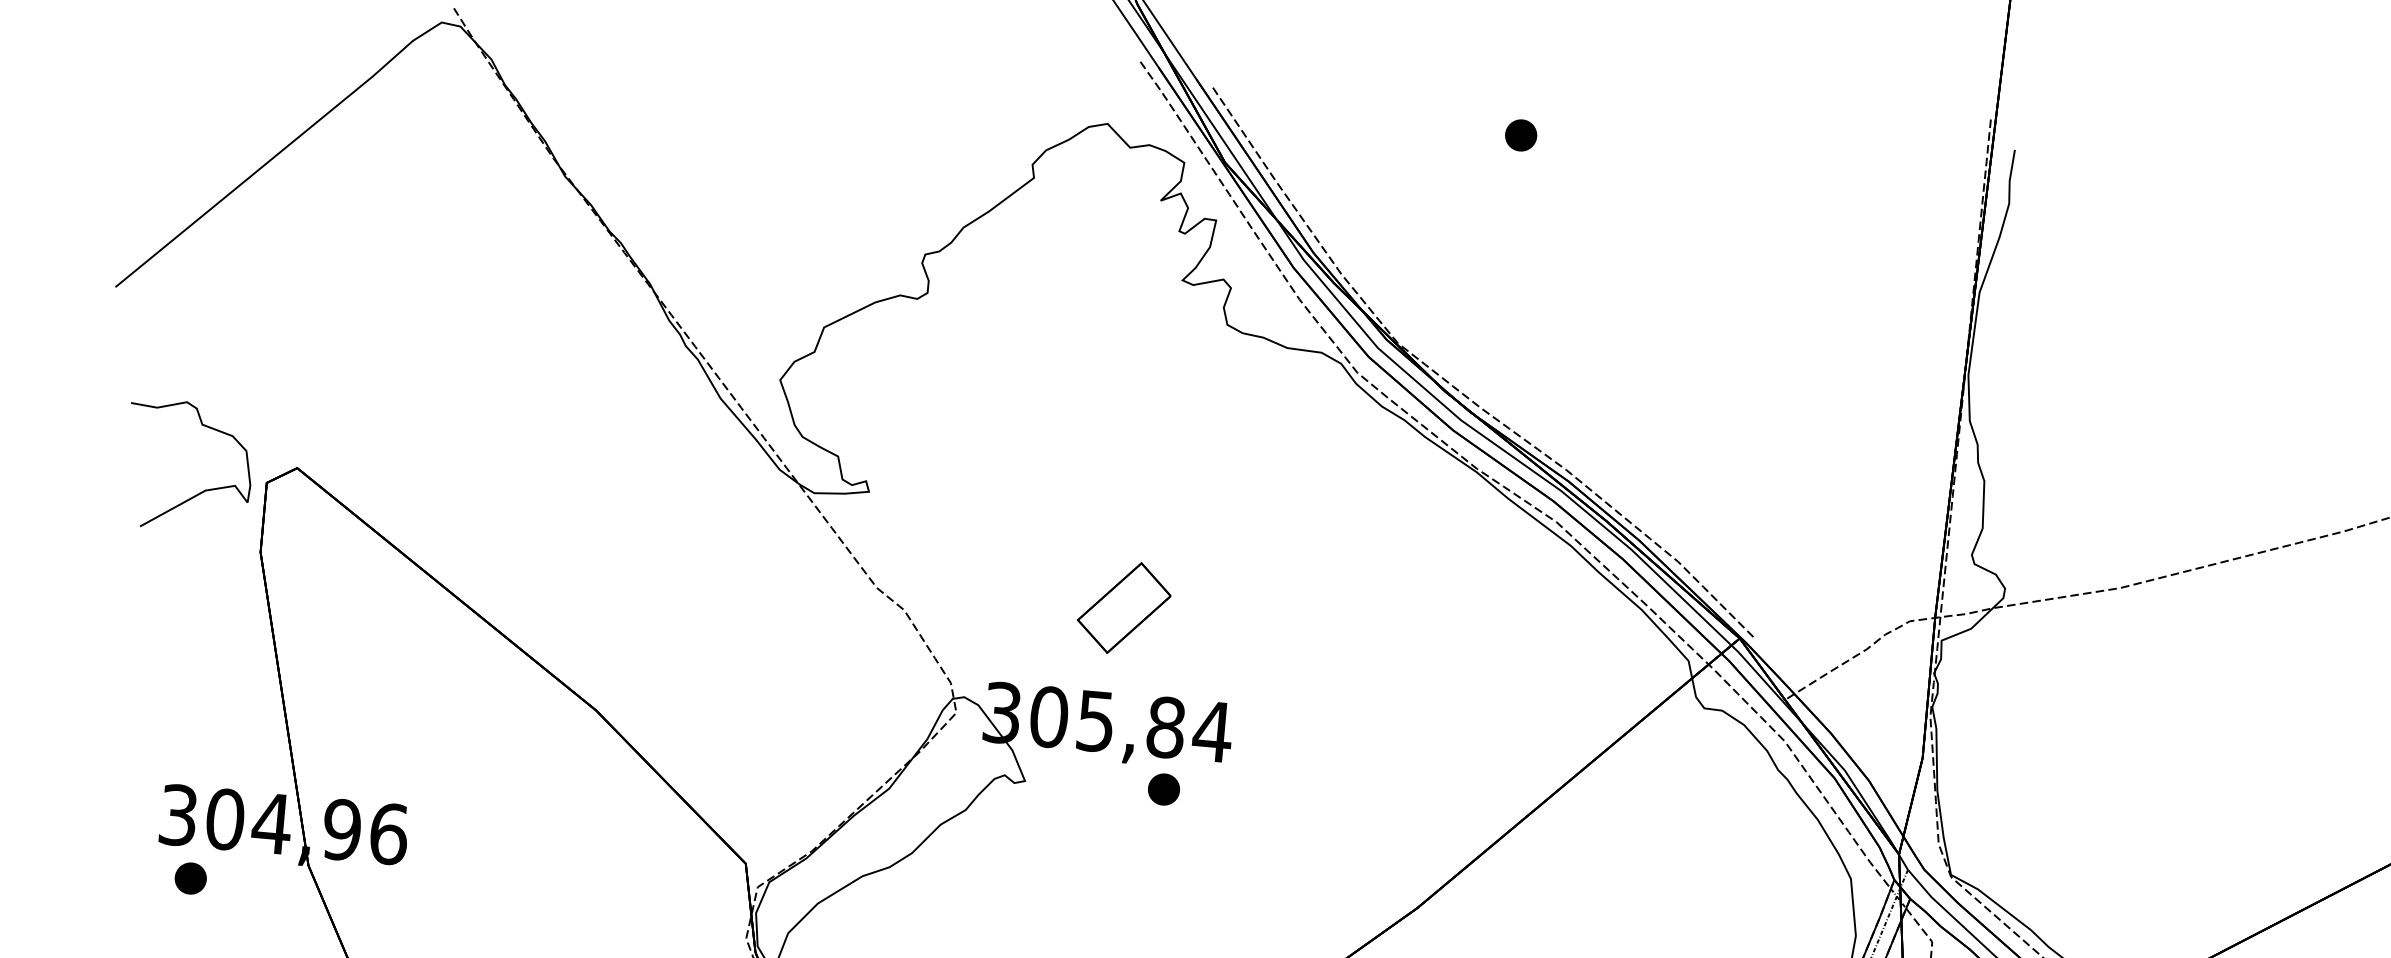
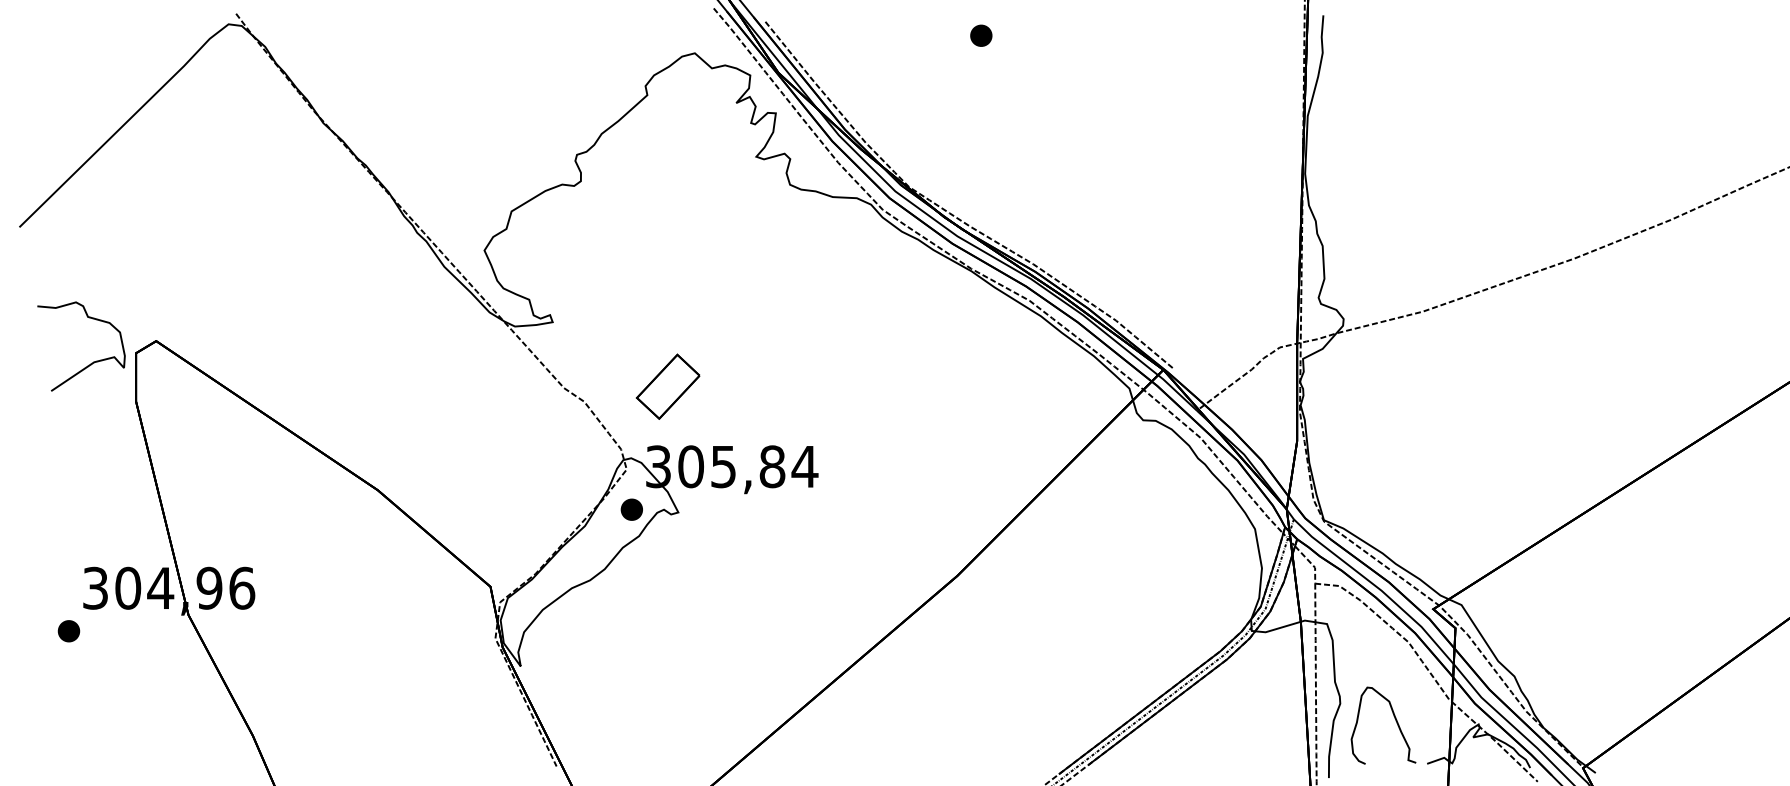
part: (1124, 607) -> (668, 386), moved
part: (1163, 789) -> (631, 509), moved
part: (190, 878) -> (68, 631), moved

